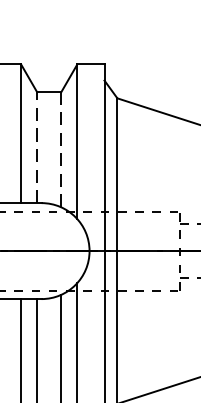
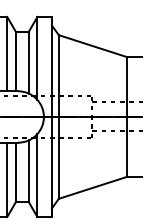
line: (36, 147) -> (15, 61), dashed -> solid
line: (60, 149) -> (28, 62), dashed -> solid

